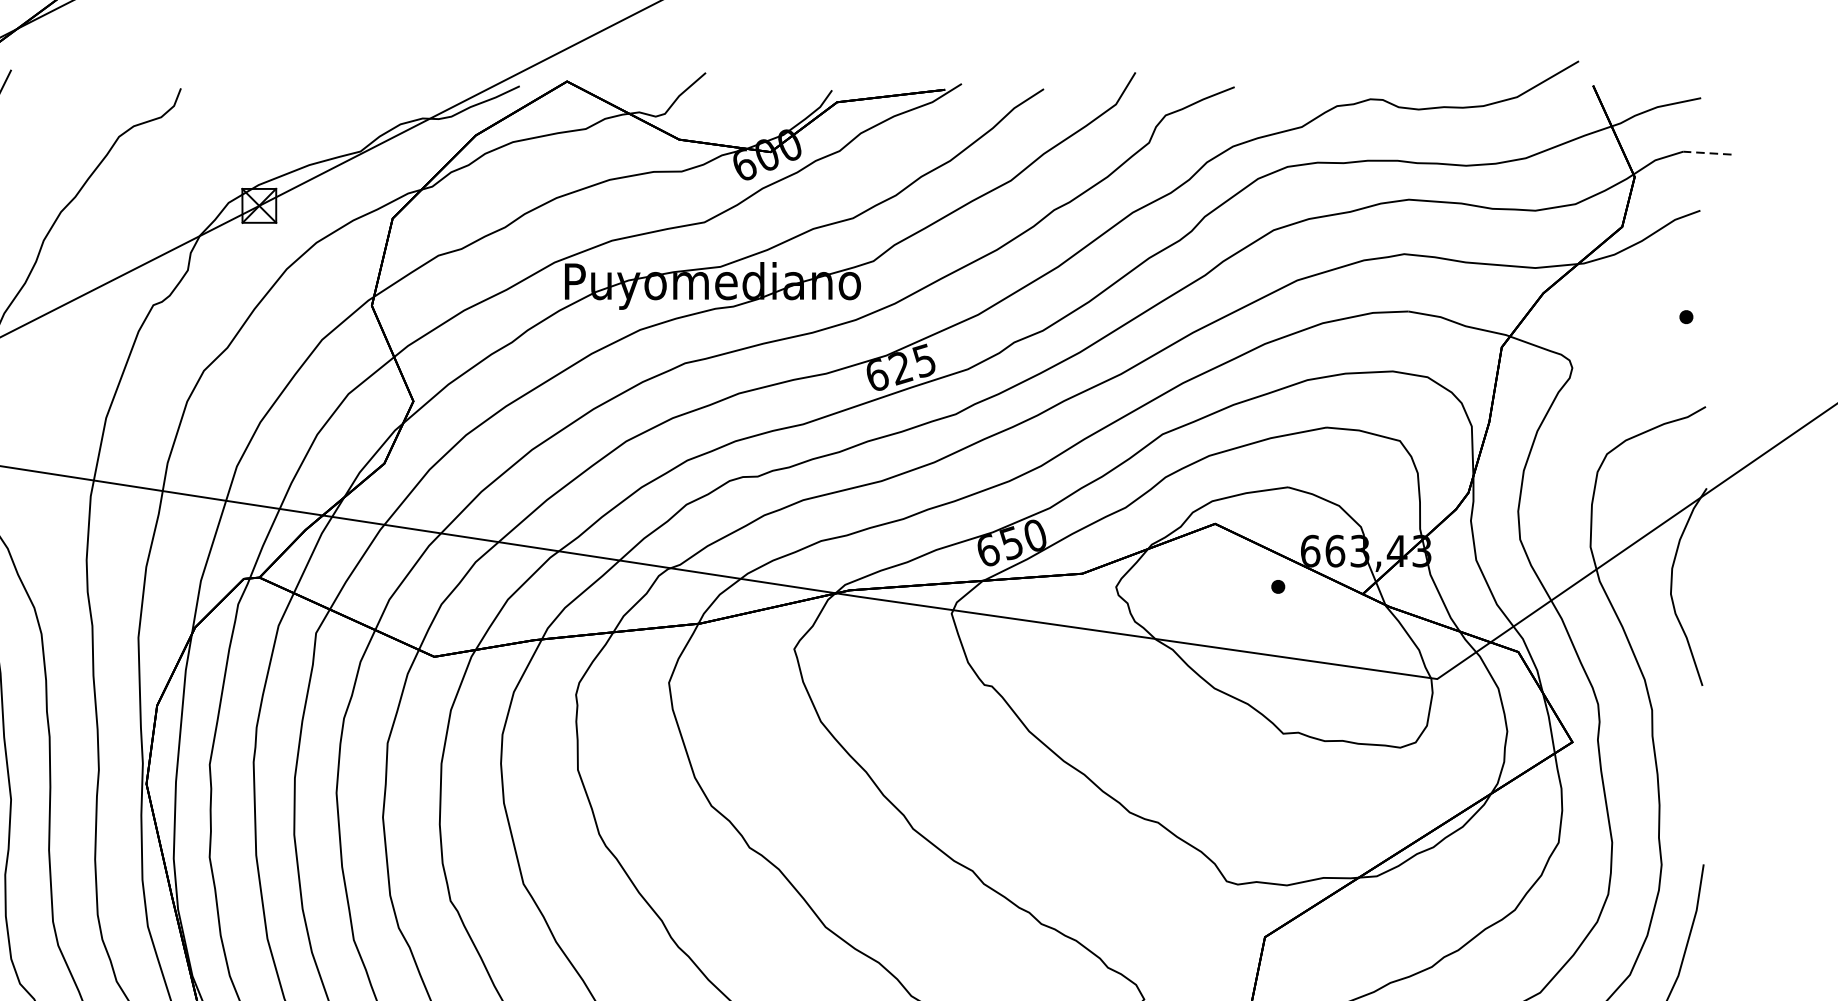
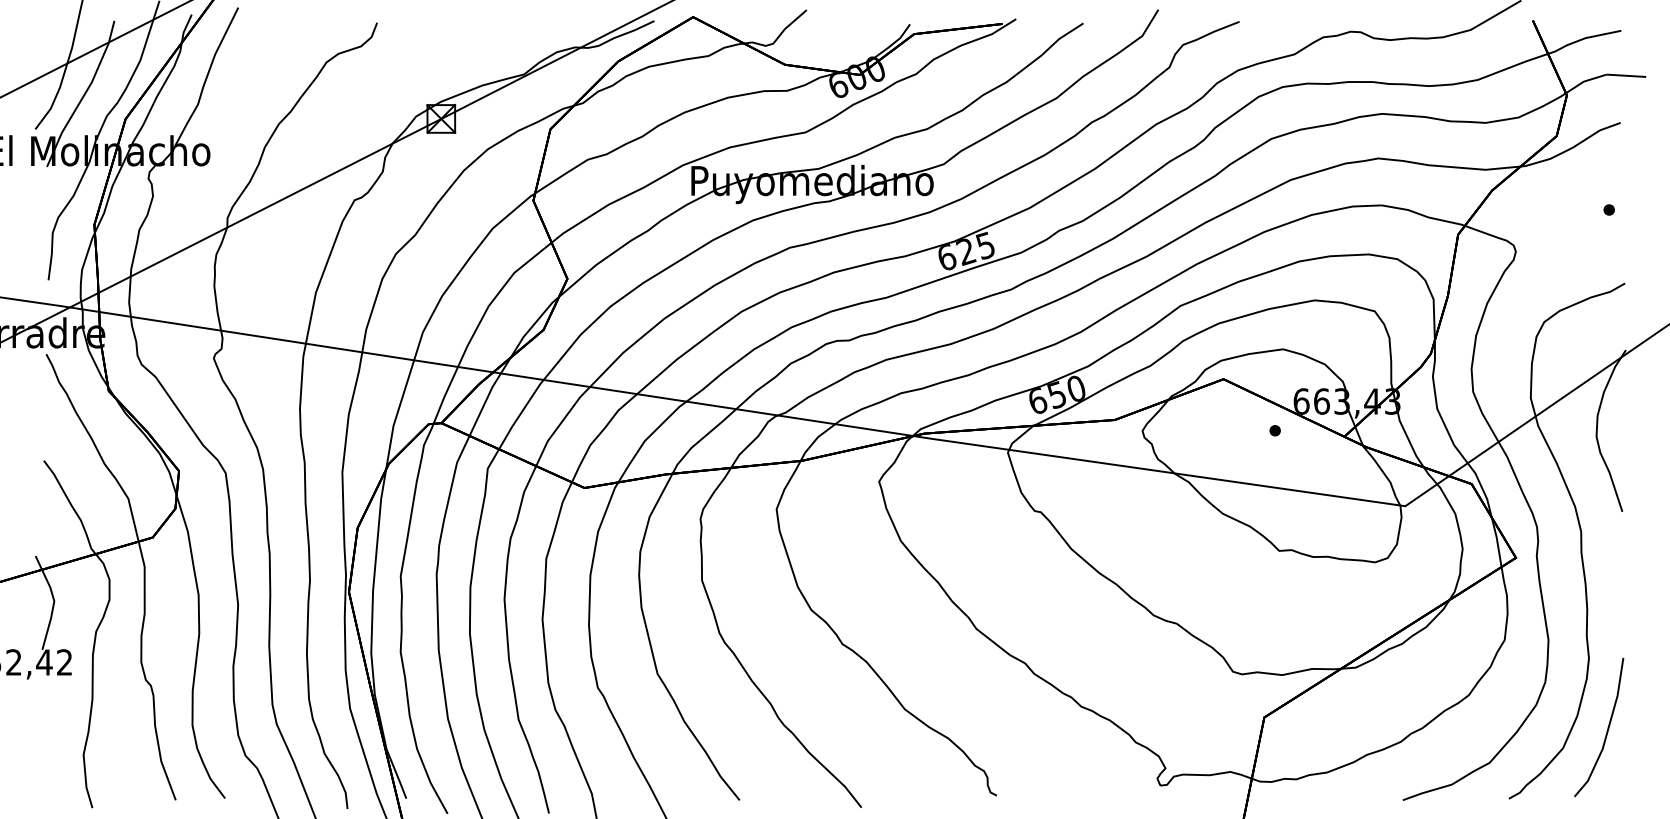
line: (1707, 152) -> (1626, 75), dashed -> solid

